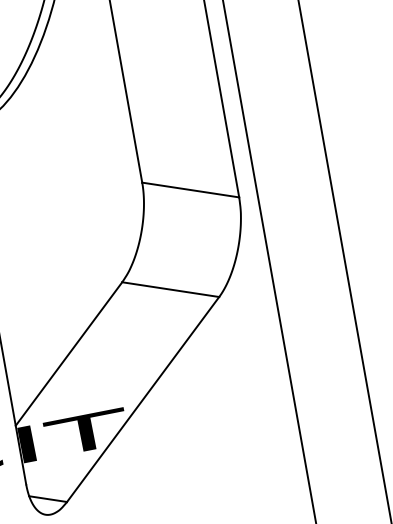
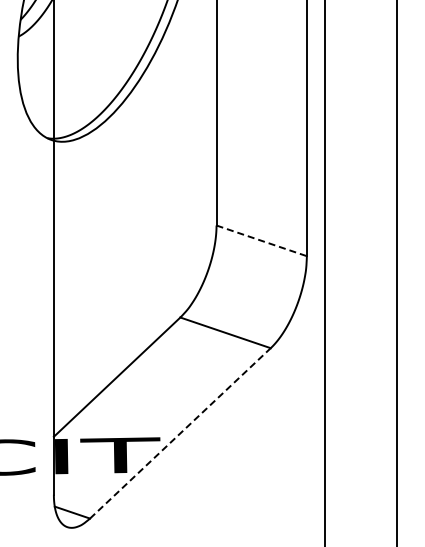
line: (190, 189) -> (261, 240), solid -> dashed
line: (143, 399) -> (180, 433), solid -> dashed

